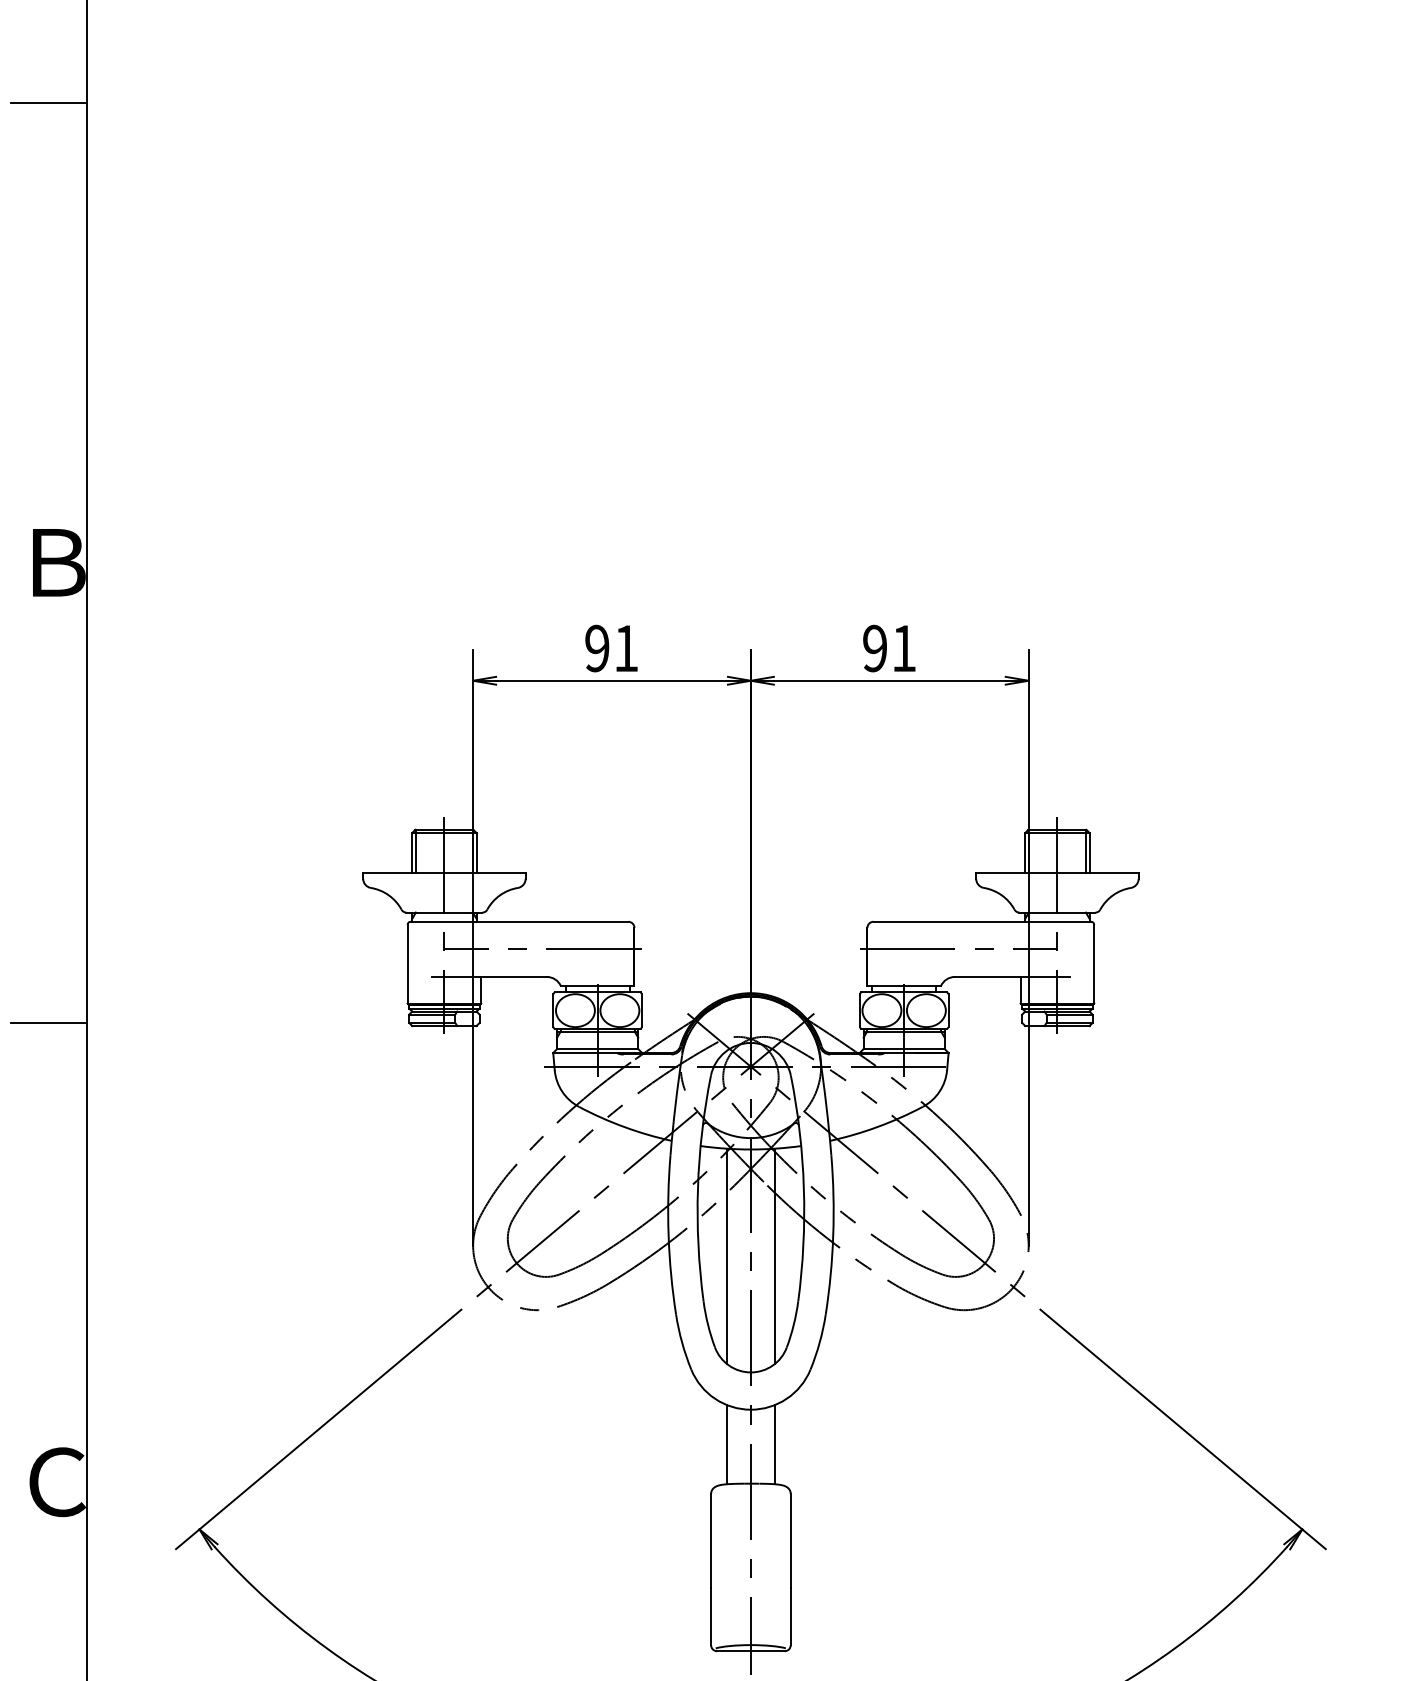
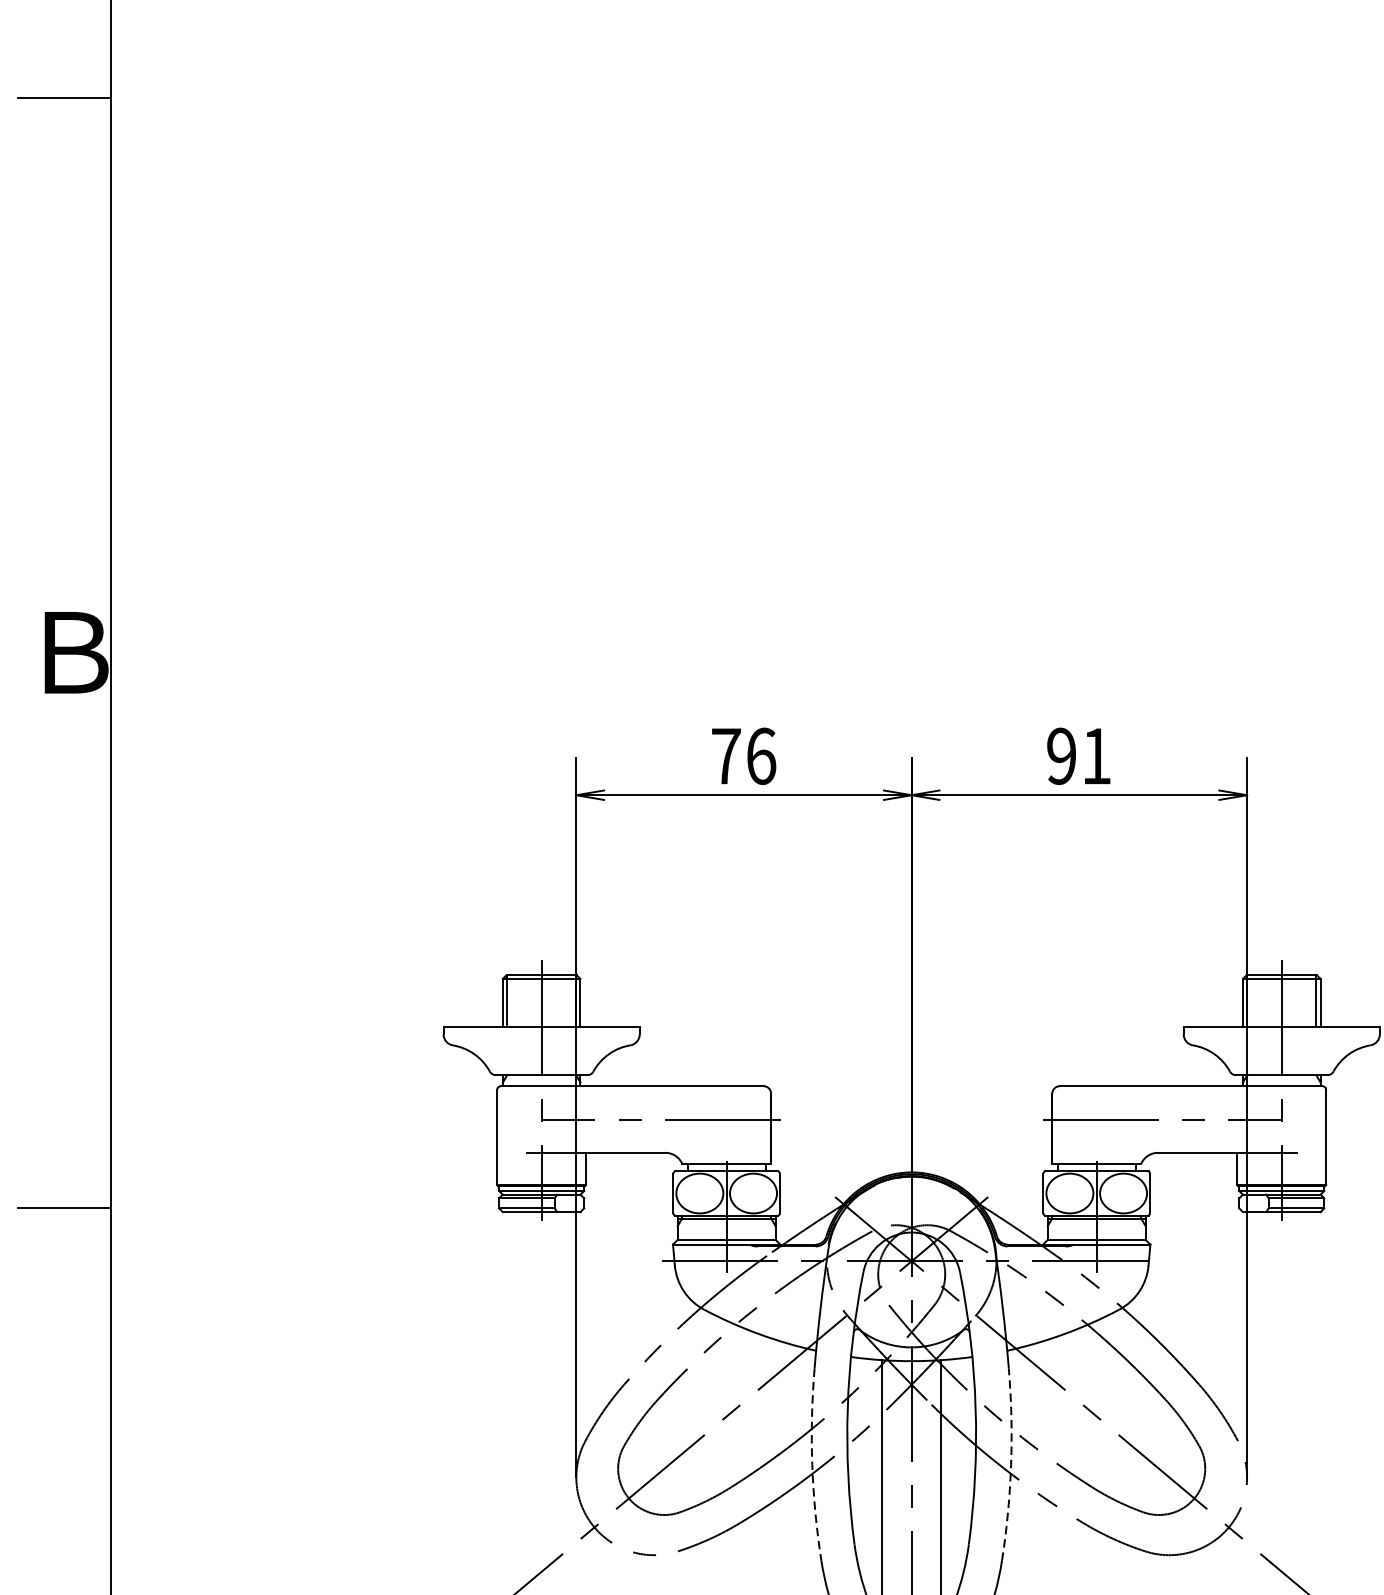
text: (611, 648) -> (743, 756), 91 -> 76
arc: (668, 1235) -> (812, 1464), solid -> dashed
arc: (833, 1235) -> (1011, 1464), solid -> dashed

